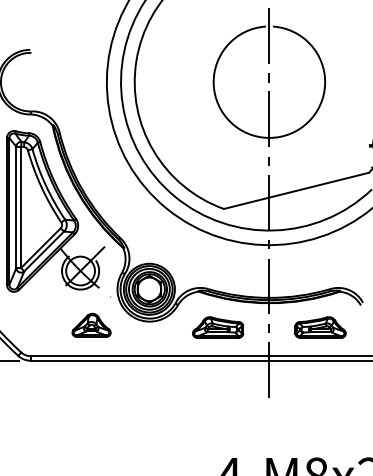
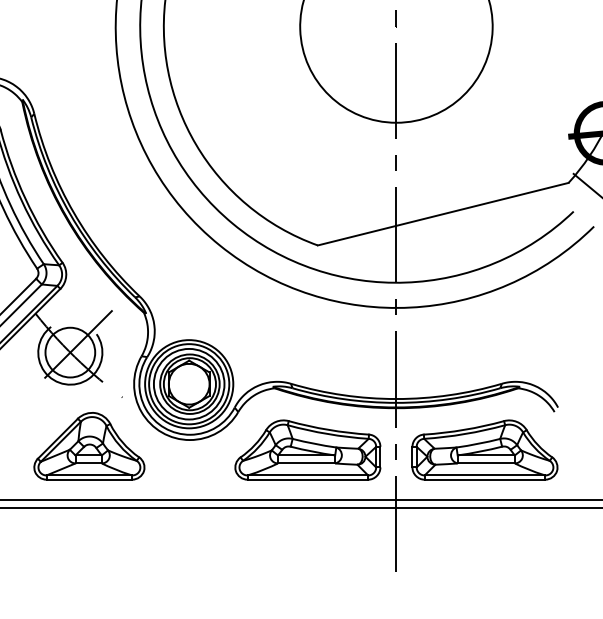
part: (91, 325) -> (89, 446), size x1.67
part: (217, 327) -> (306, 450), size x1.67
part: (320, 327) -> (484, 450), size x1.67

